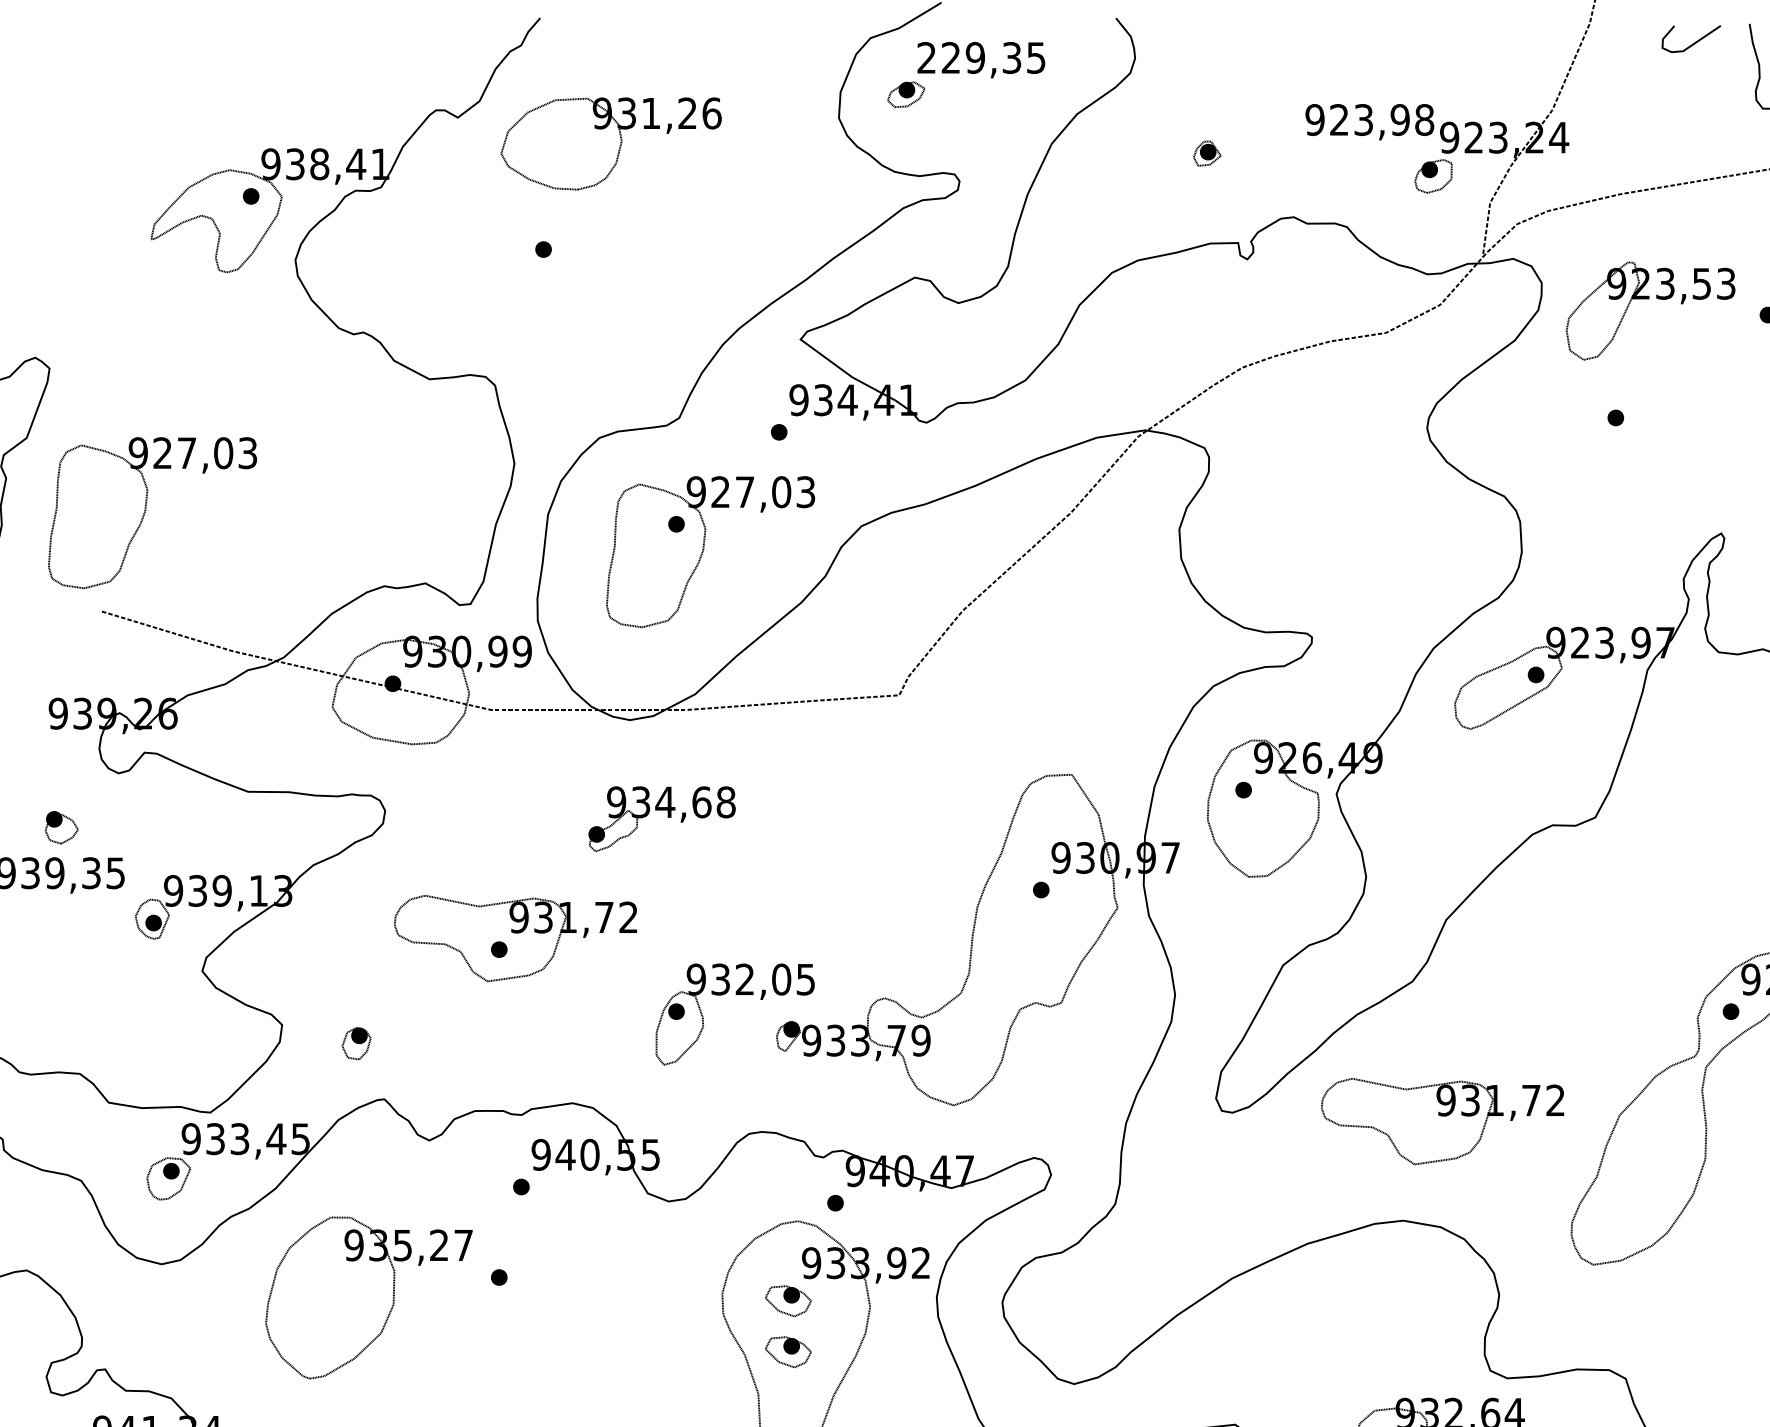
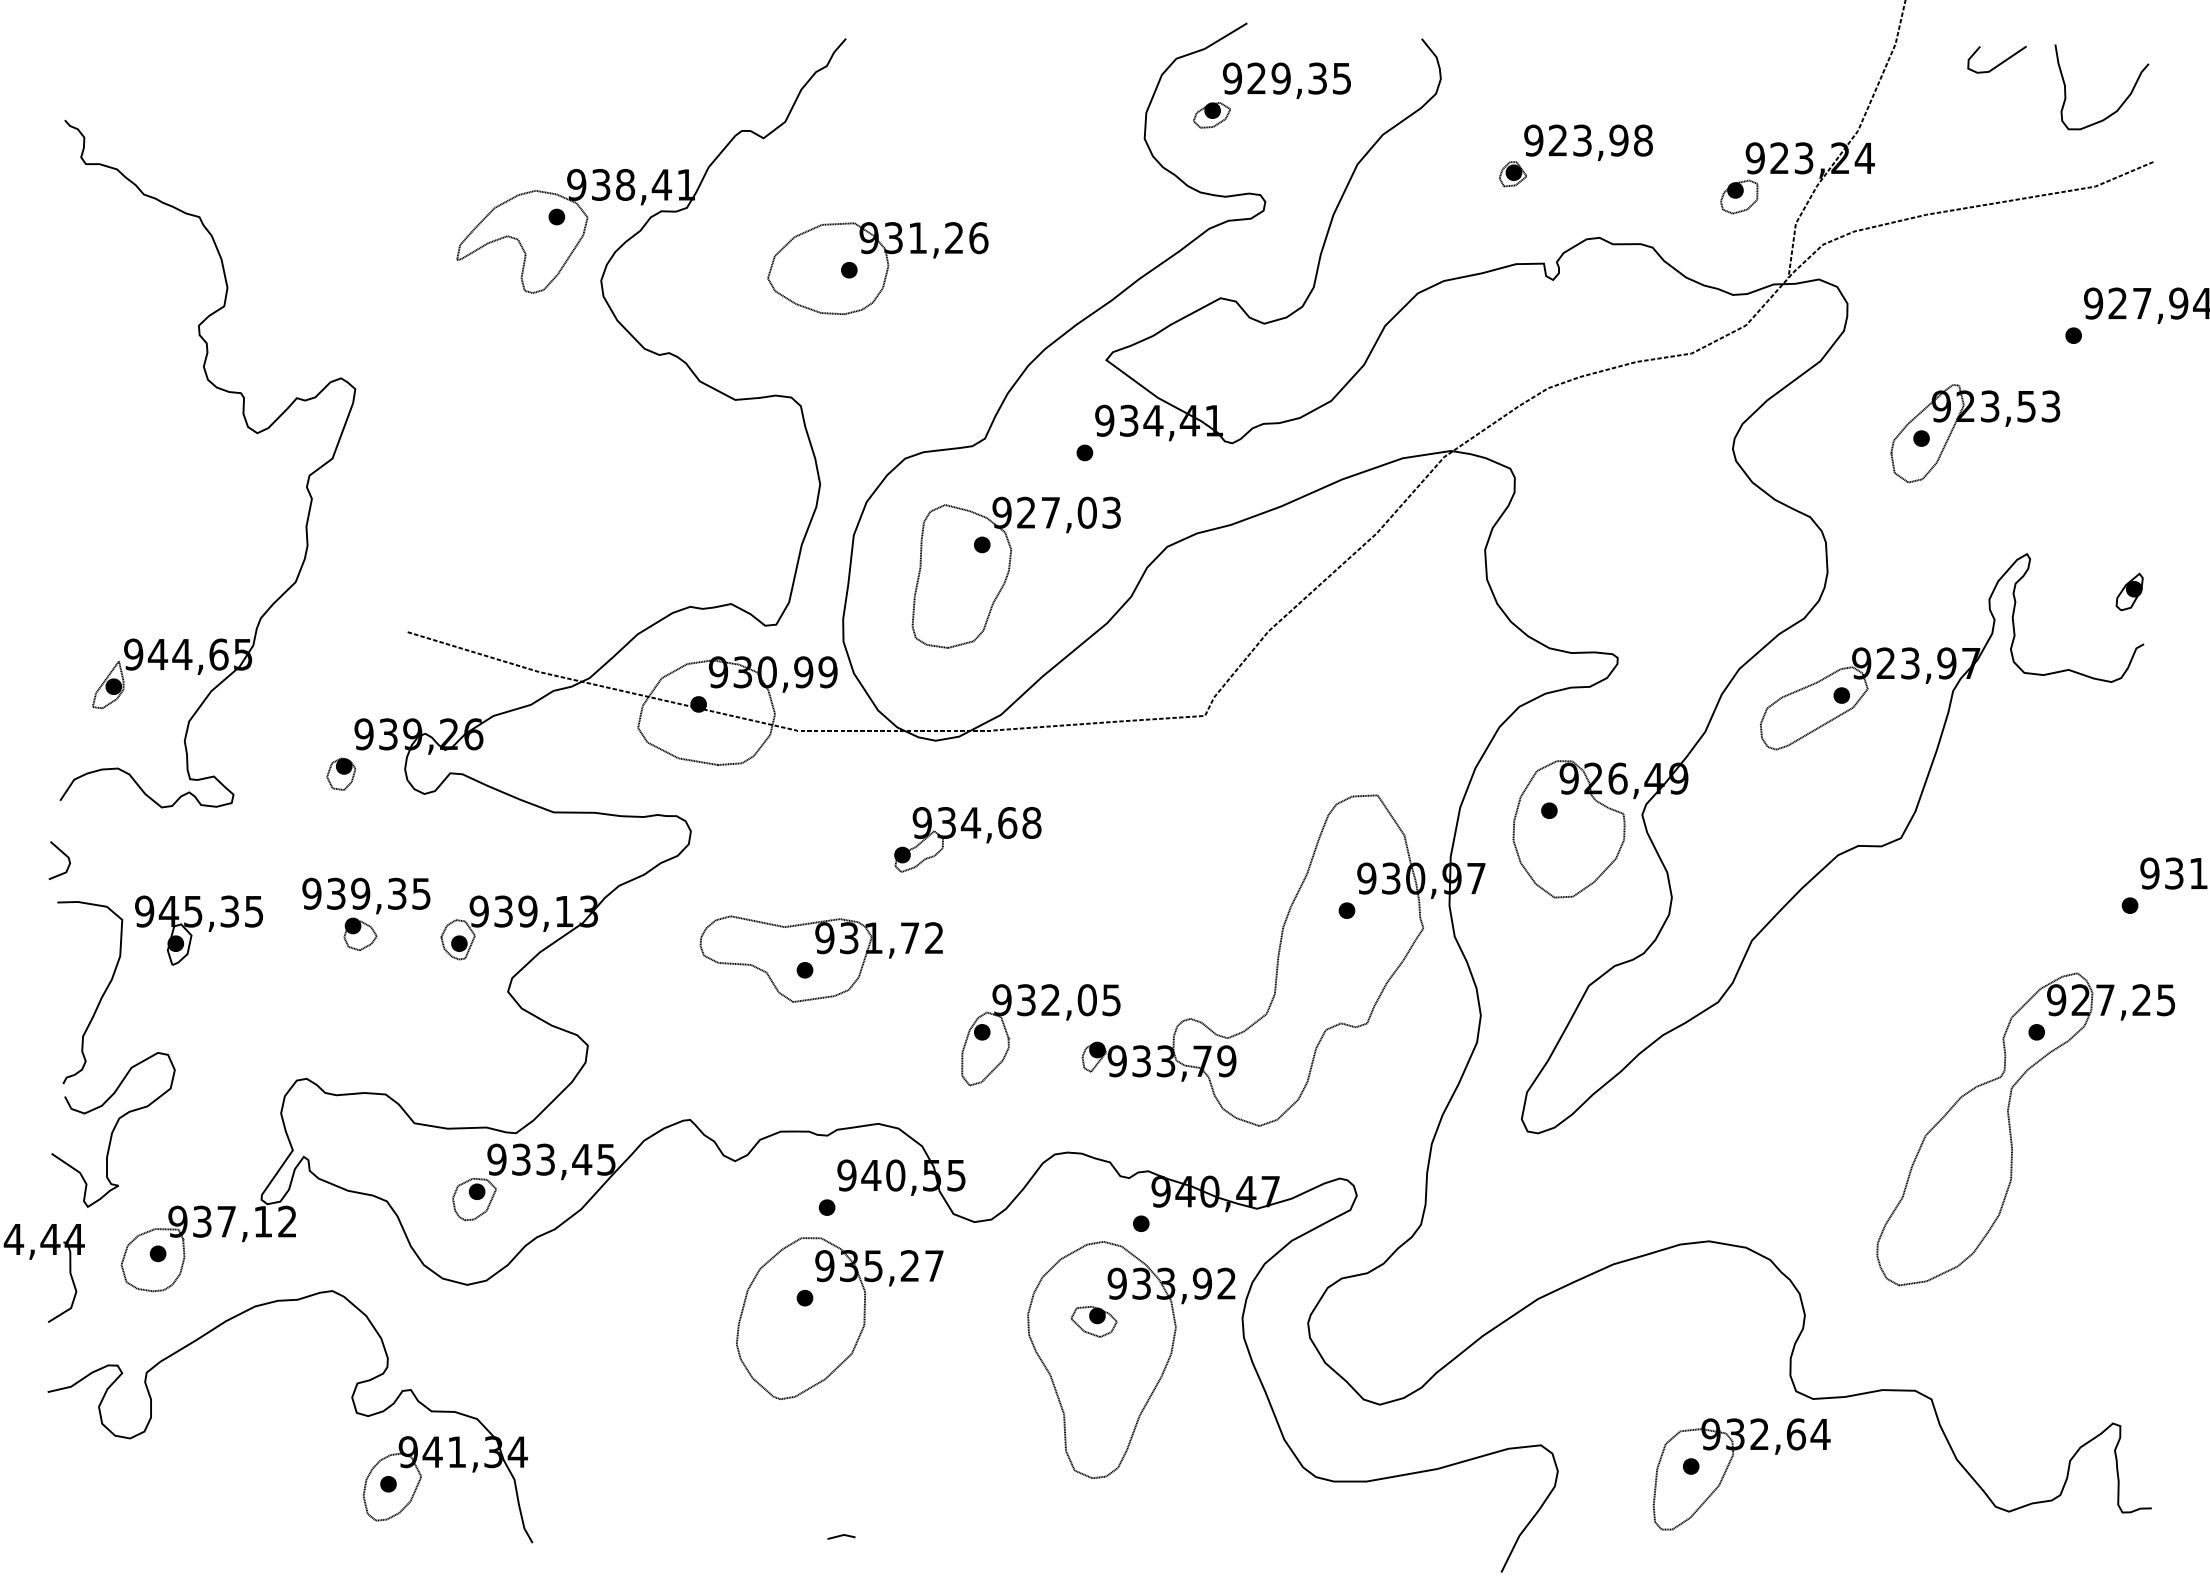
text: (926, 57) -> (1232, 78), 229,35 -> 929,35
text: (1369, 121) -> (1588, 142), moved
part: (610, 143) -> (877, 268), moved
part: (1649, 298) -> (1974, 421), moved
part: (151, 512) -> (457, 533), removed
part: (61, 826) -> (360, 933), moved
part: (356, 1042) -> (341, 773), moved
part: (1441, 1120) -> (1747, 1141), removed
part: (368, 1297) -> (839, 1318), moved
part: (787, 1351) -> (1093, 1372), removed

